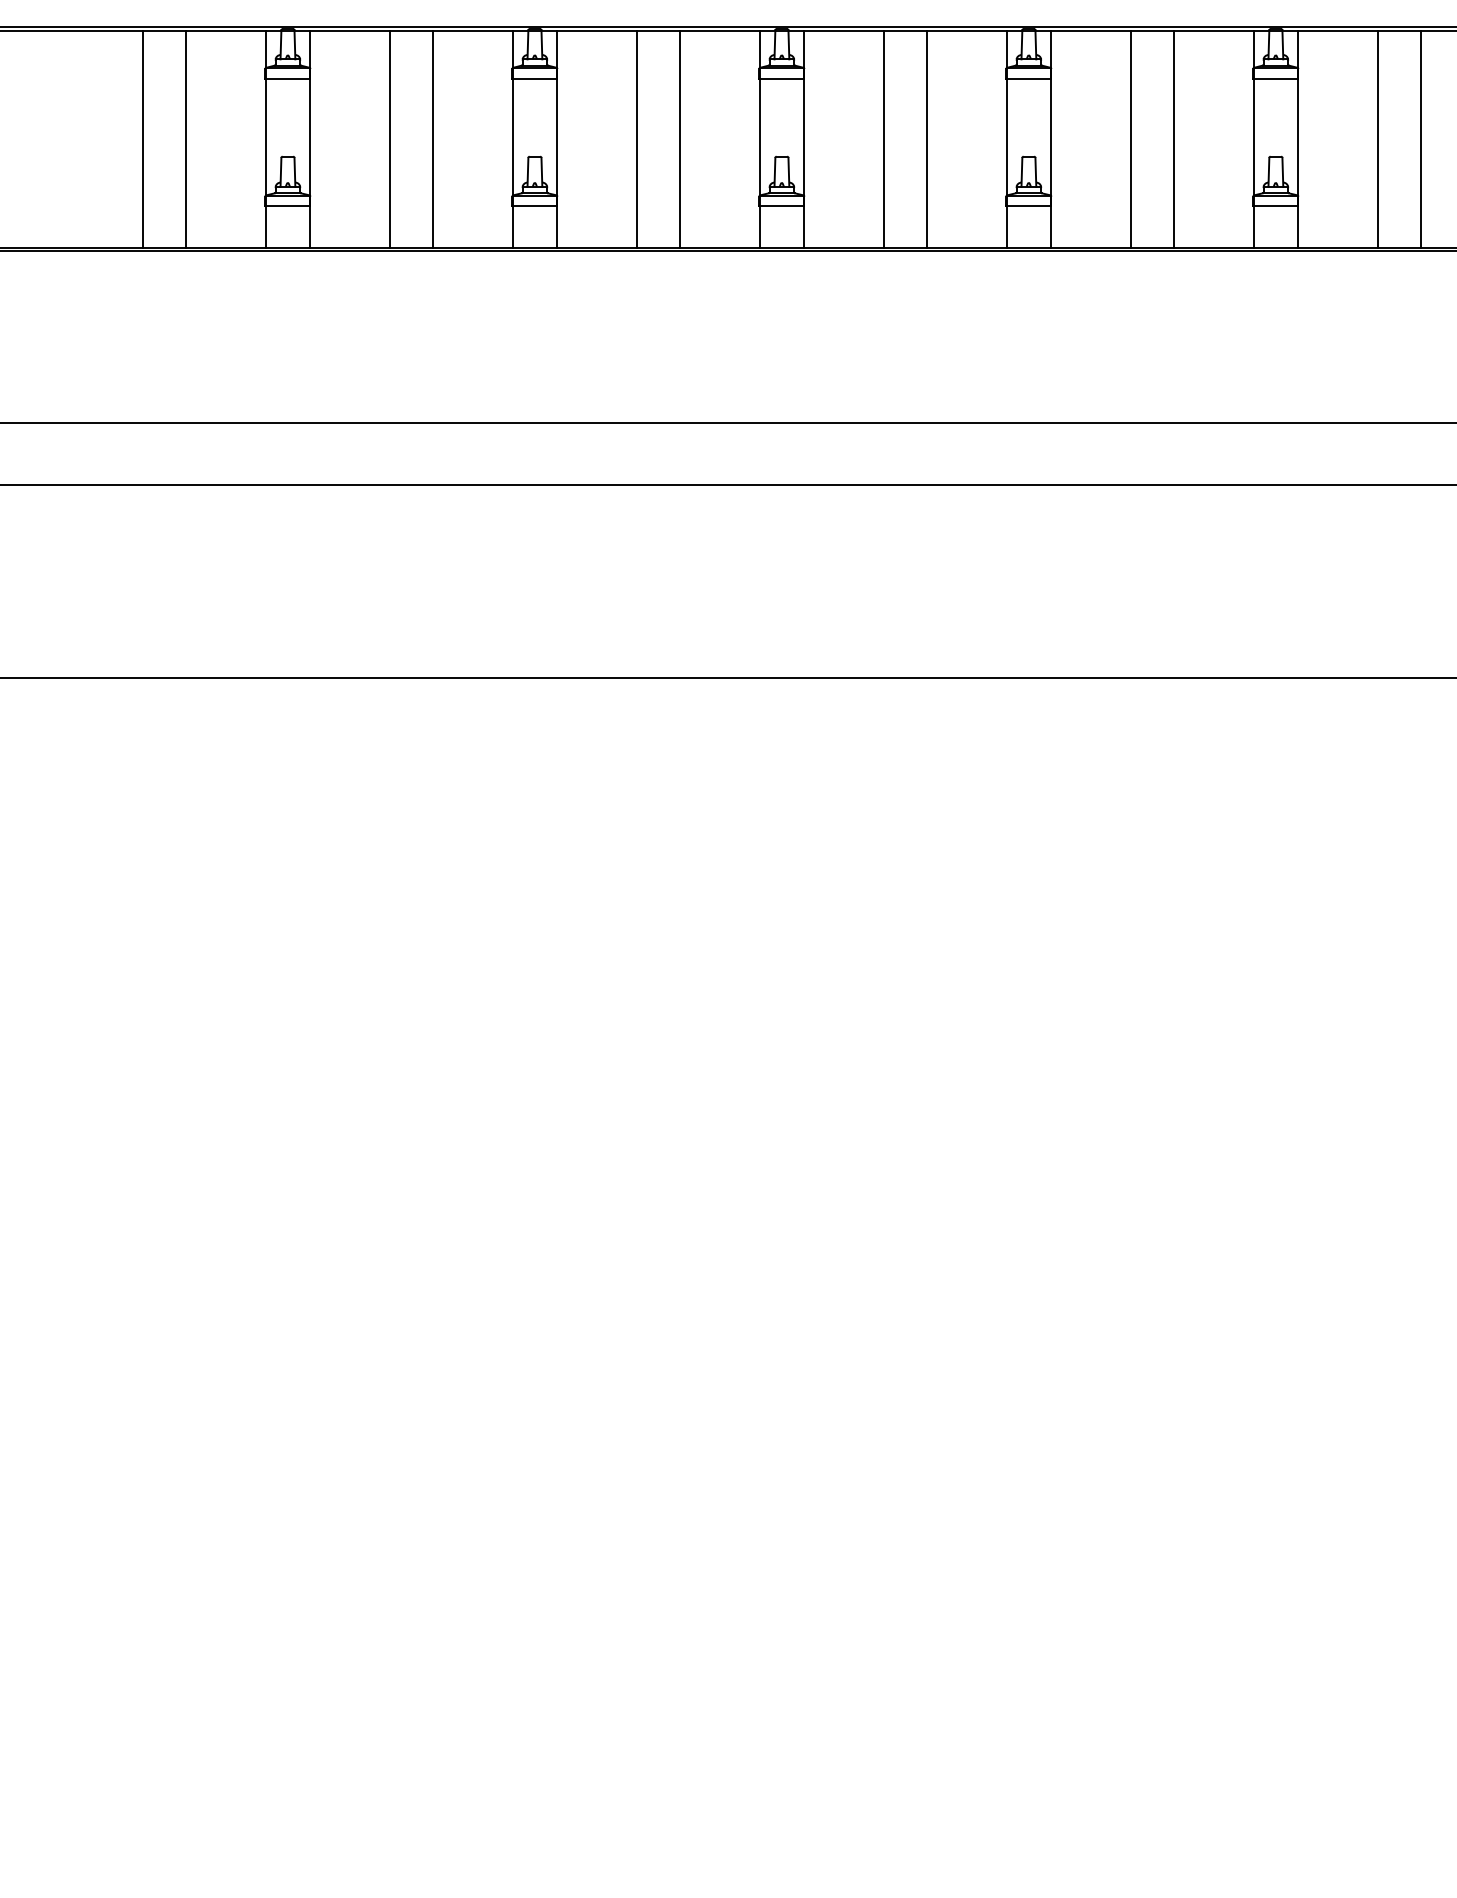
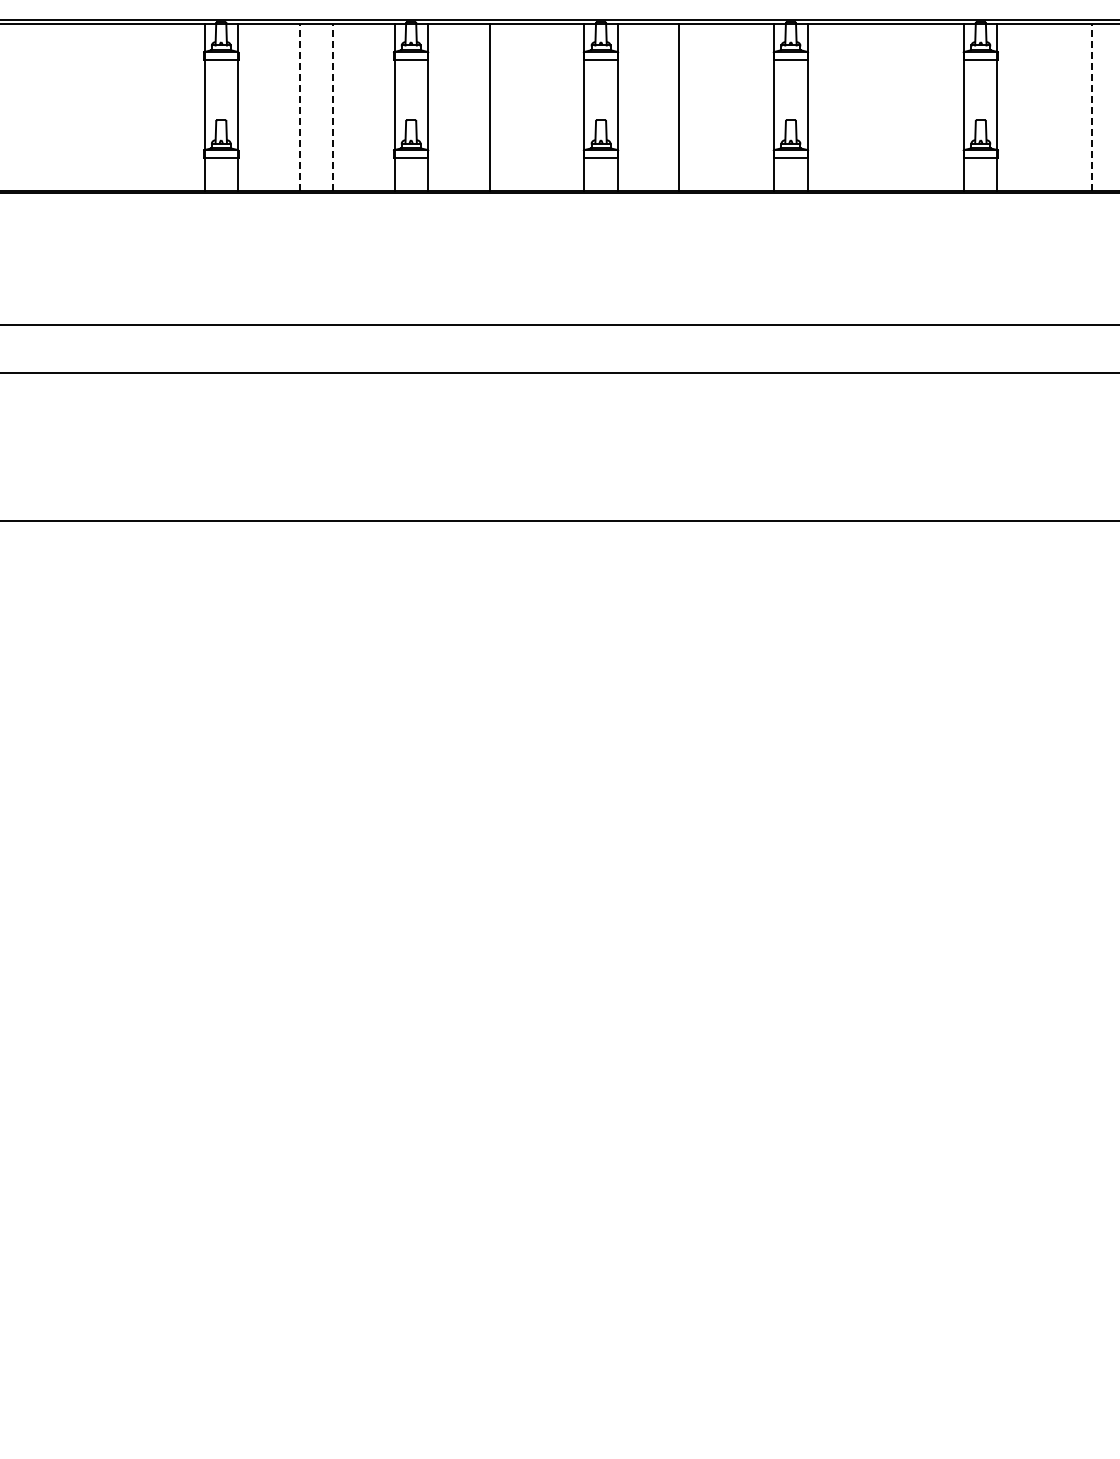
line: (142, 138) -> (109, 106), removed
line: (185, 138) -> (142, 106), removed
line: (679, 138) -> (522, 106), removed
line: (926, 138) -> (712, 106), removed
line: (1131, 138) -> (869, 106), removed
line: (1173, 138) -> (902, 106), removed
line: (1378, 138) -> (1059, 106), removed
line: (389, 140) -> (299, 107), solid -> dashed
line: (432, 140) -> (332, 107), solid -> dashed
line: (1421, 140) -> (1092, 107), solid -> dashed

